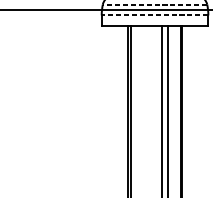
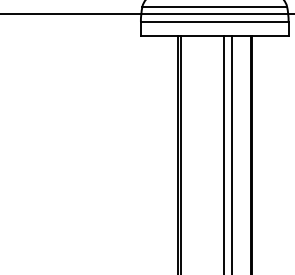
line: (154, 4) -> (214, 6), dashed -> solid
line: (154, 15) -> (214, 21), dashed -> solid

